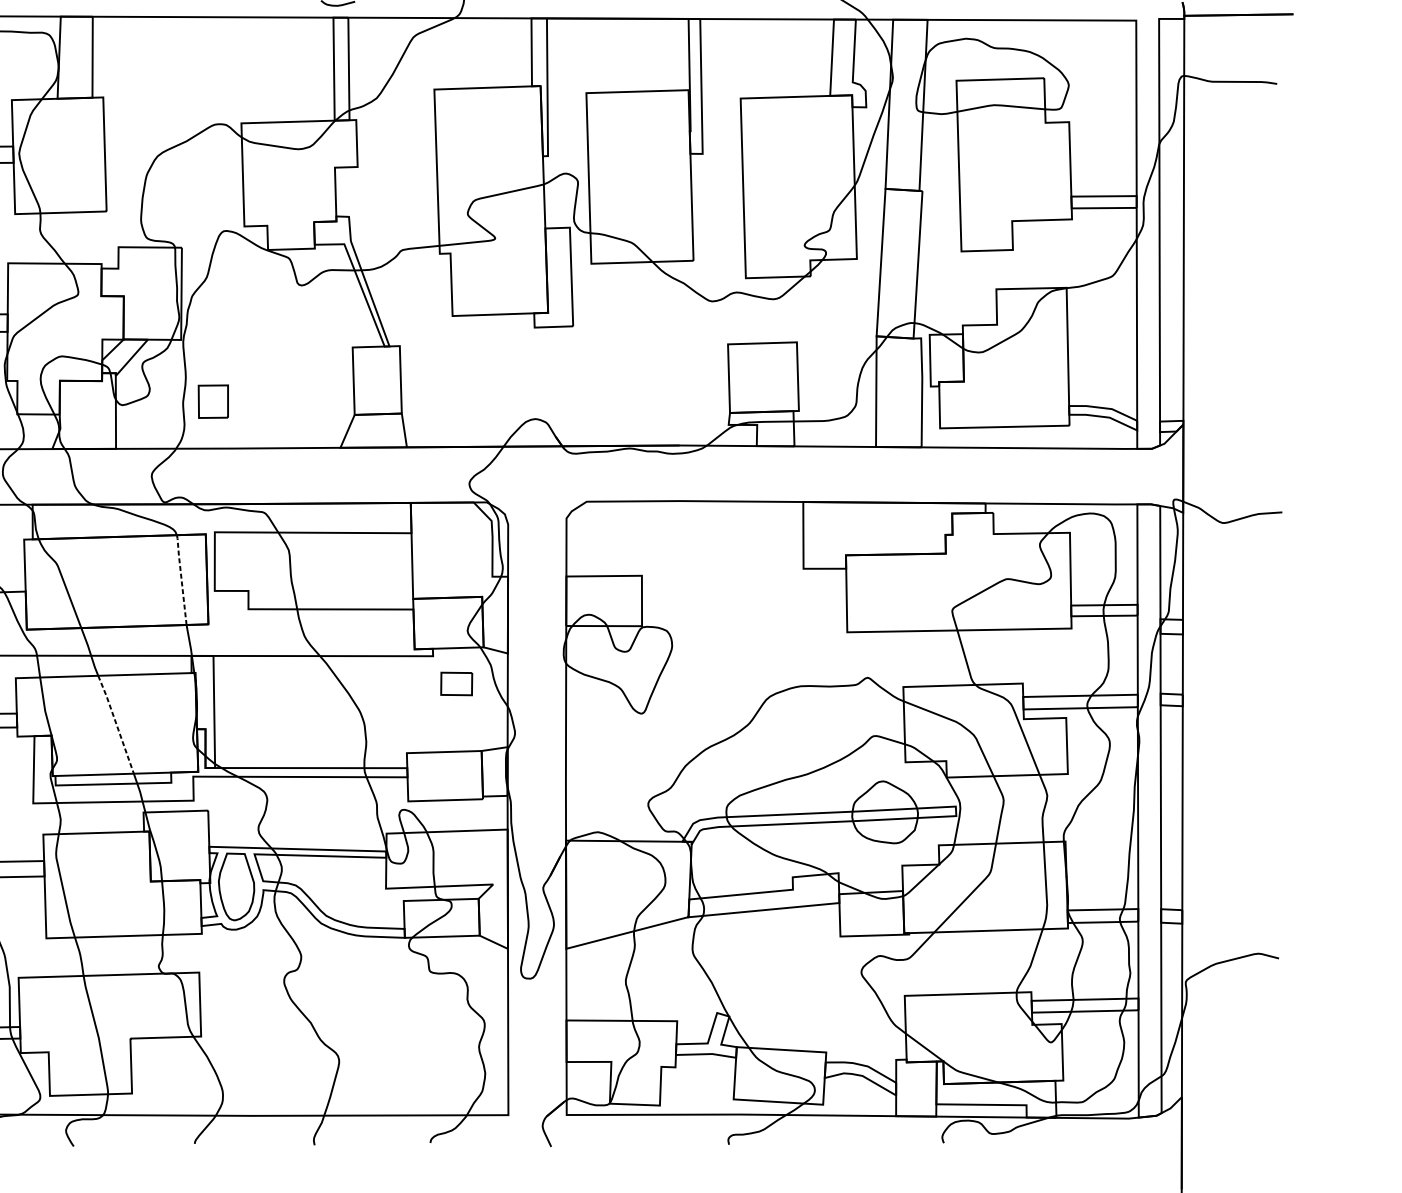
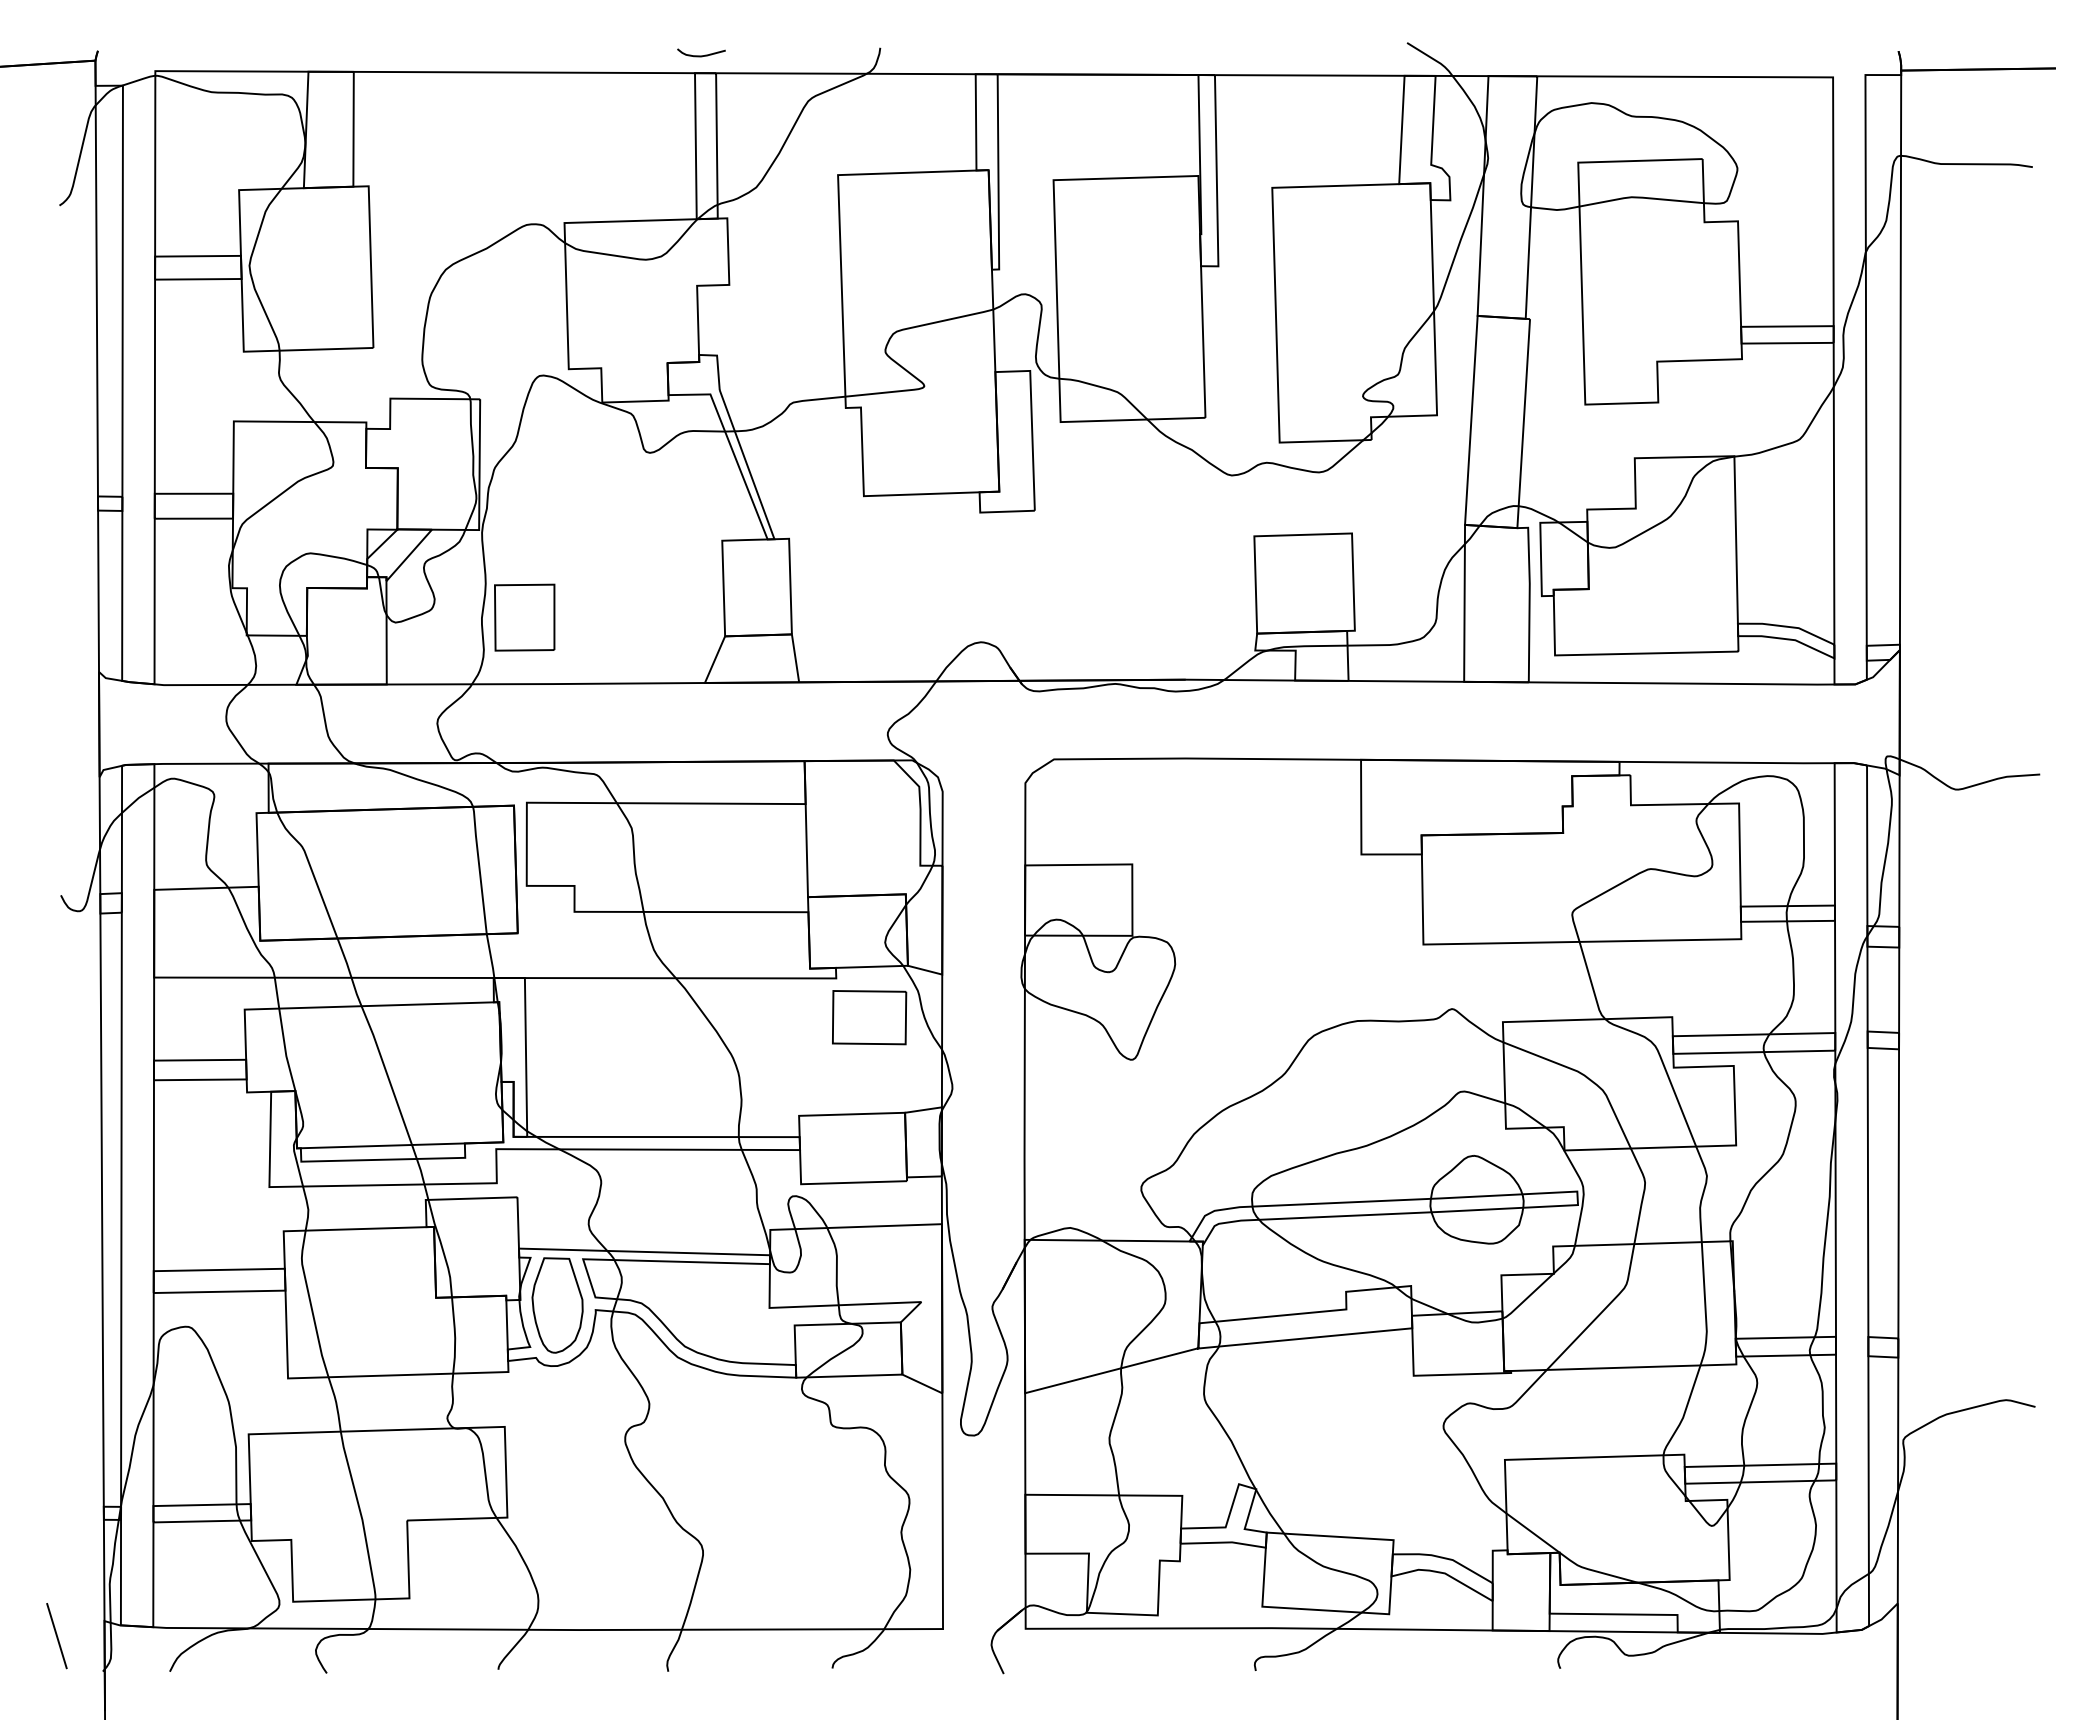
part: (213, 401) -> (524, 617), size x1.43
line: (181, 579) -> (479, 869), dashed -> solid
part: (456, 683) -> (869, 1017), size x1.67
line: (116, 724) -> (387, 1075), dashed -> solid

